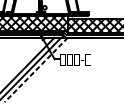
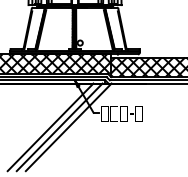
line: (36, 70) -> (68, 127), dashed -> solid

